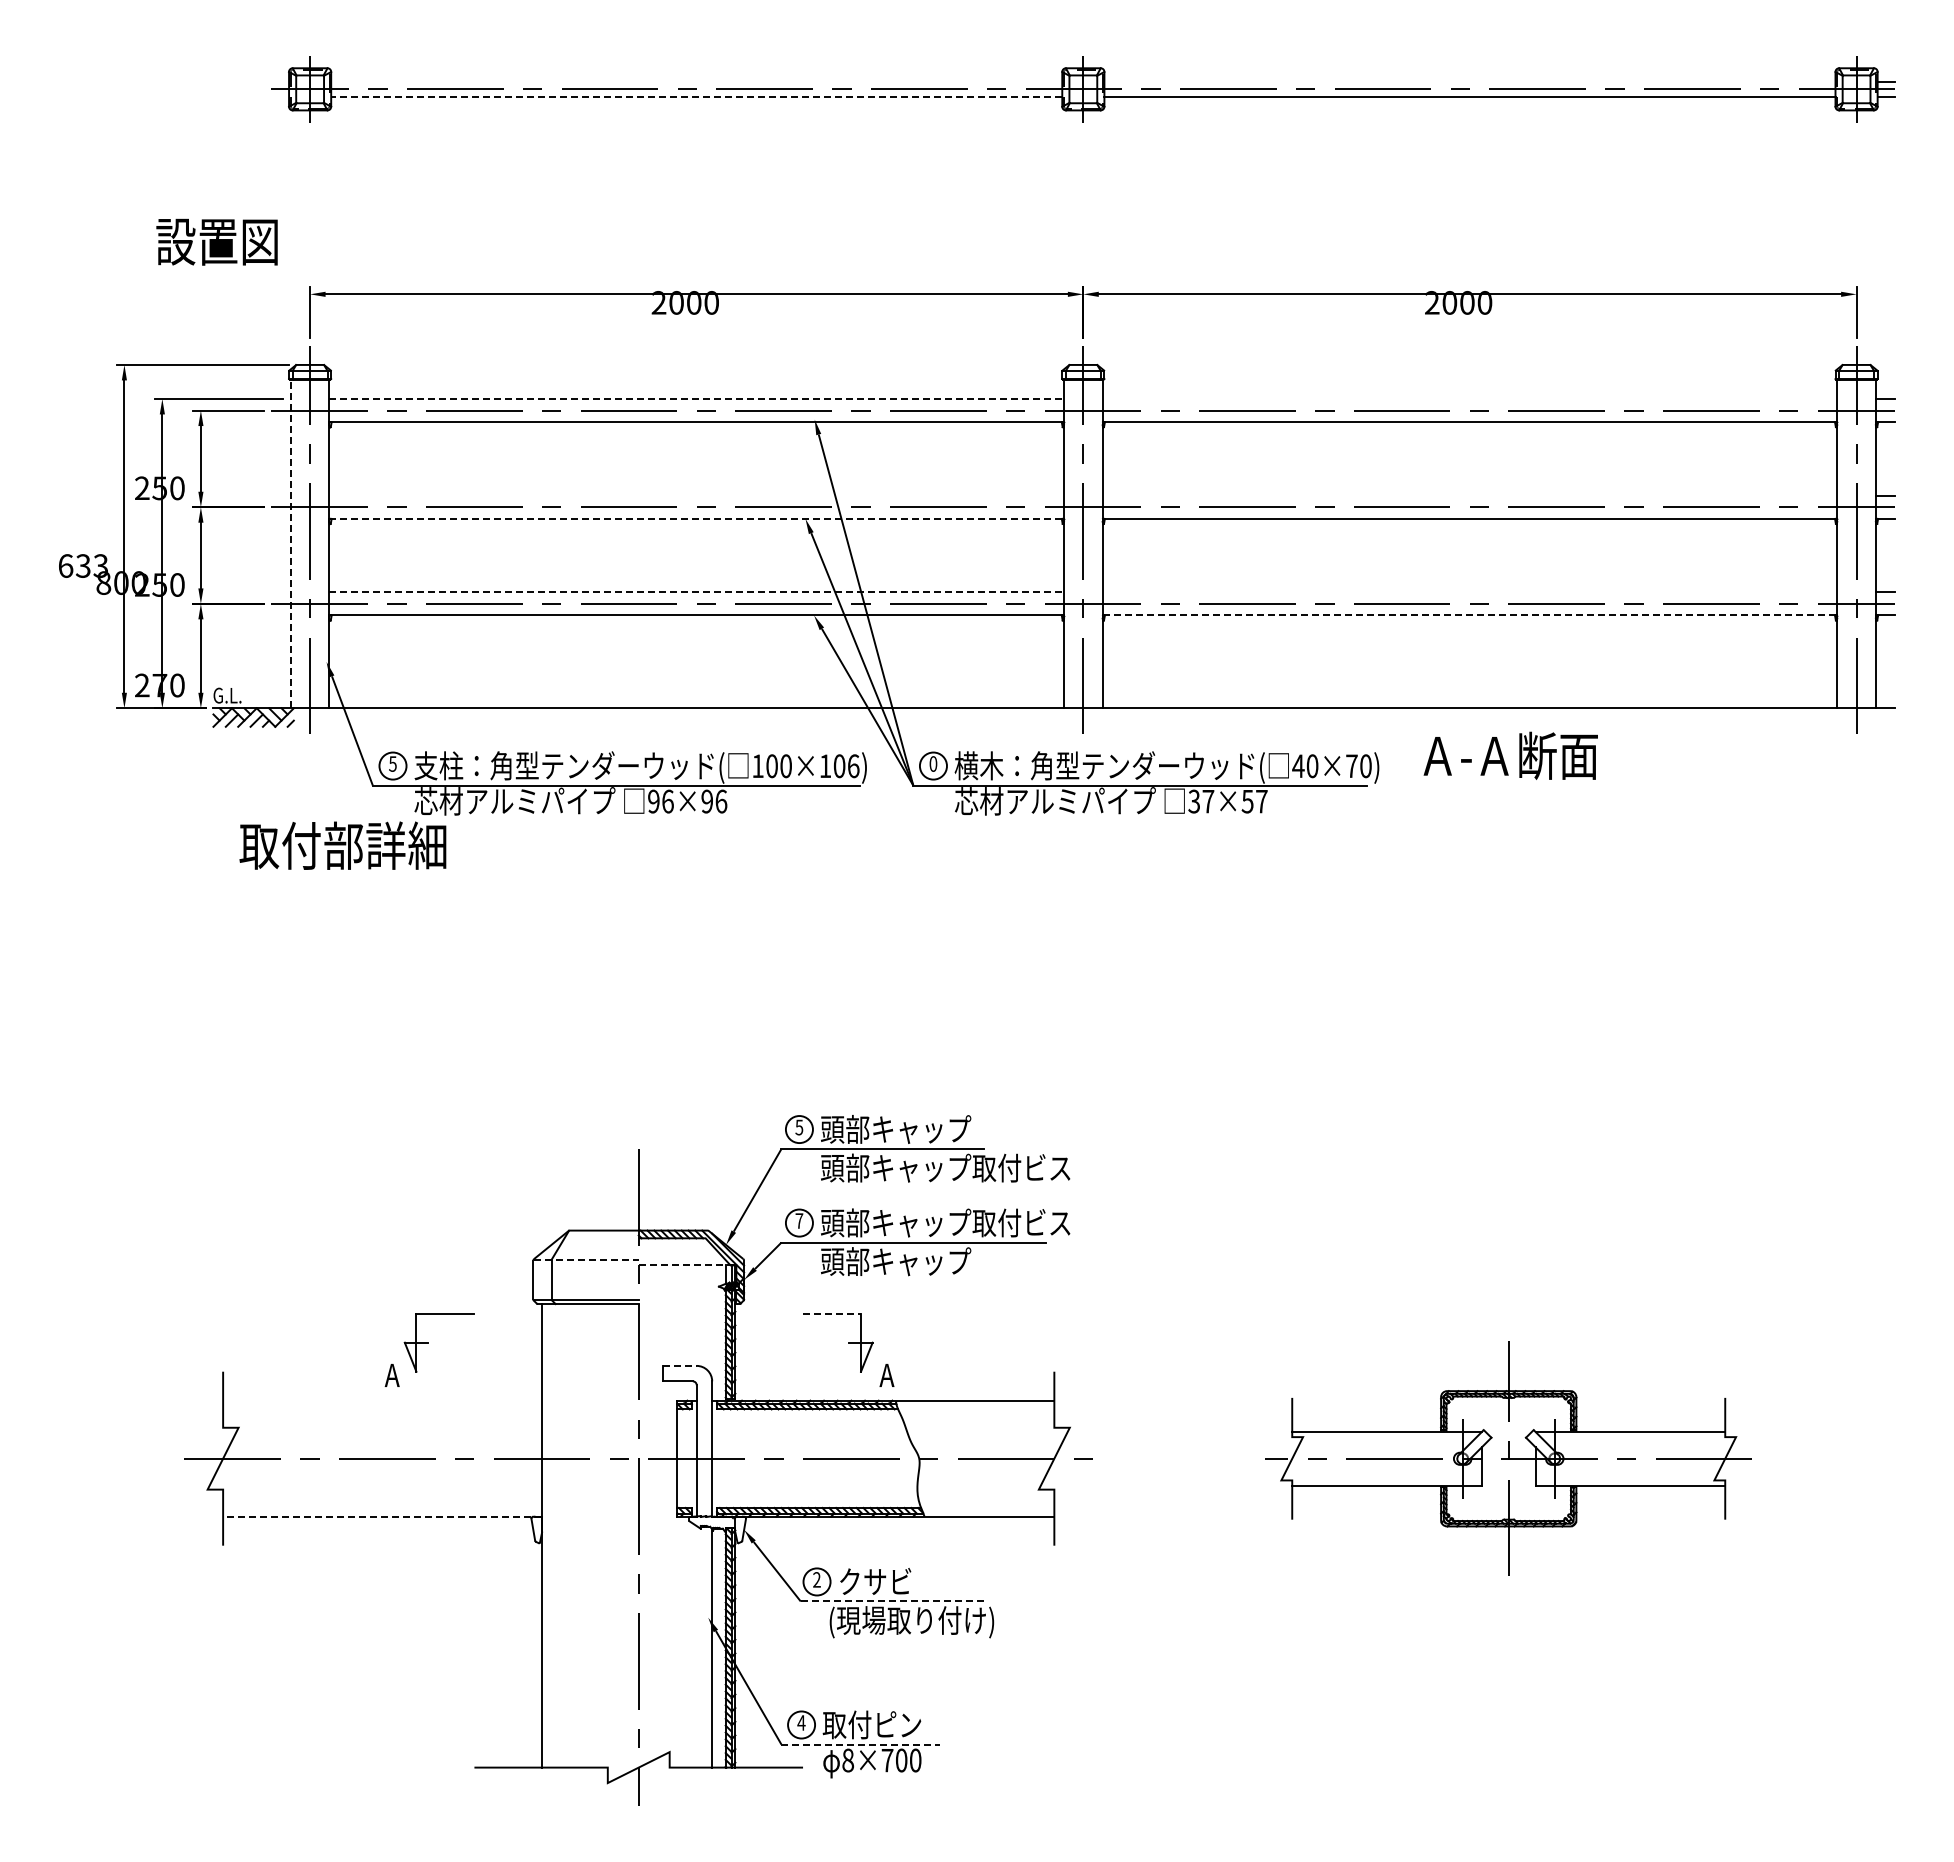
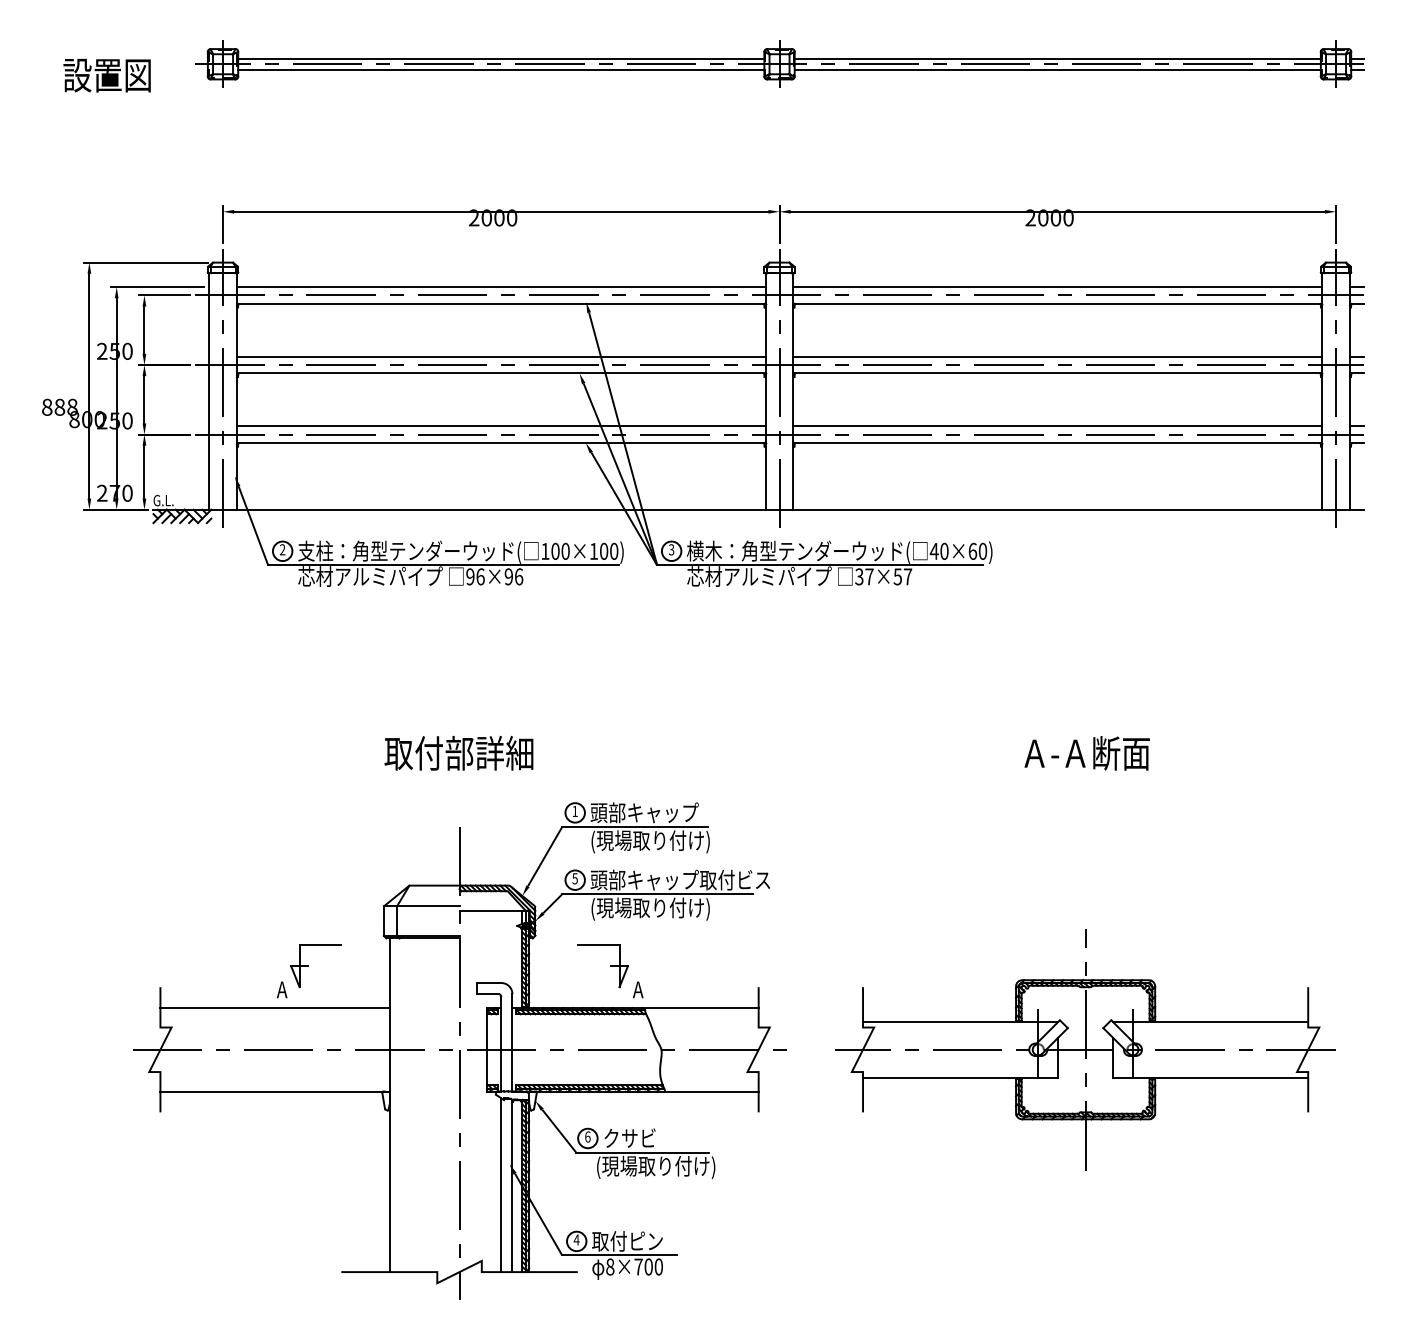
line: (696, 81) -> (501, 58), added
line: (1469, 81) -> (1057, 58), added
line: (696, 97) -> (501, 70), dashed -> solid
text: (216, 241) -> (106, 75), moved
line: (697, 398) -> (501, 286), dashed -> solid
line: (1469, 398) -> (1057, 286), added
line: (696, 495) -> (501, 356), added
line: (1469, 495) -> (1057, 356), added
line: (697, 518) -> (501, 373), dashed -> solid
line: (290, 543) -> (208, 391), dashed -> solid
text: (83, 565) -> (59, 406), 633 -> 888
line: (697, 592) -> (501, 426), dashed -> solid
line: (1469, 592) -> (1057, 426), added
line: (1470, 615) -> (1058, 442), dashed -> solid
text: (1510, 755) -> (1086, 753), moved
text: (392, 763) -> (282, 549), 5 -> 2
text: (933, 763) -> (671, 549), 0 -> 3
text: (853, 766) -> (614, 551), 100×106) -> 100×100)
text: (1351, 766) -> (972, 551), 40×70) -> 40×60)
text: (342, 845) -> (458, 753), moved
text: (799, 1127) -> (575, 811), 5 -> 1
text: (945, 1169) -> (680, 841), 頭部キャップ取付ビス -> (現場取り付け)
text: (799, 1220) -> (575, 878), 7 -> 5
line: (586, 1259) -> (421, 906), dashed -> solid
text: (903, 1263) -> (650, 909), 頭部キャップ -> (現場取り付け)
line: (687, 1265) -> (494, 910), dashed -> solid
line: (832, 1313) -> (599, 945), dashed -> solid
line: (680, 1365) -> (489, 982), dashed -> solid
line: (382, 1400) -> (275, 1007), added
part: (1508, 1458) -> (1085, 1049), size x1.43
line: (382, 1516) -> (275, 1091), dashed -> solid
text: (816, 1579) -> (587, 1136), 2 -> 6
line: (893, 1601) -> (642, 1152), dashed -> solid
line: (696, 1646) -> (501, 1184), added
line: (861, 1744) -> (619, 1255), dashed -> solid

